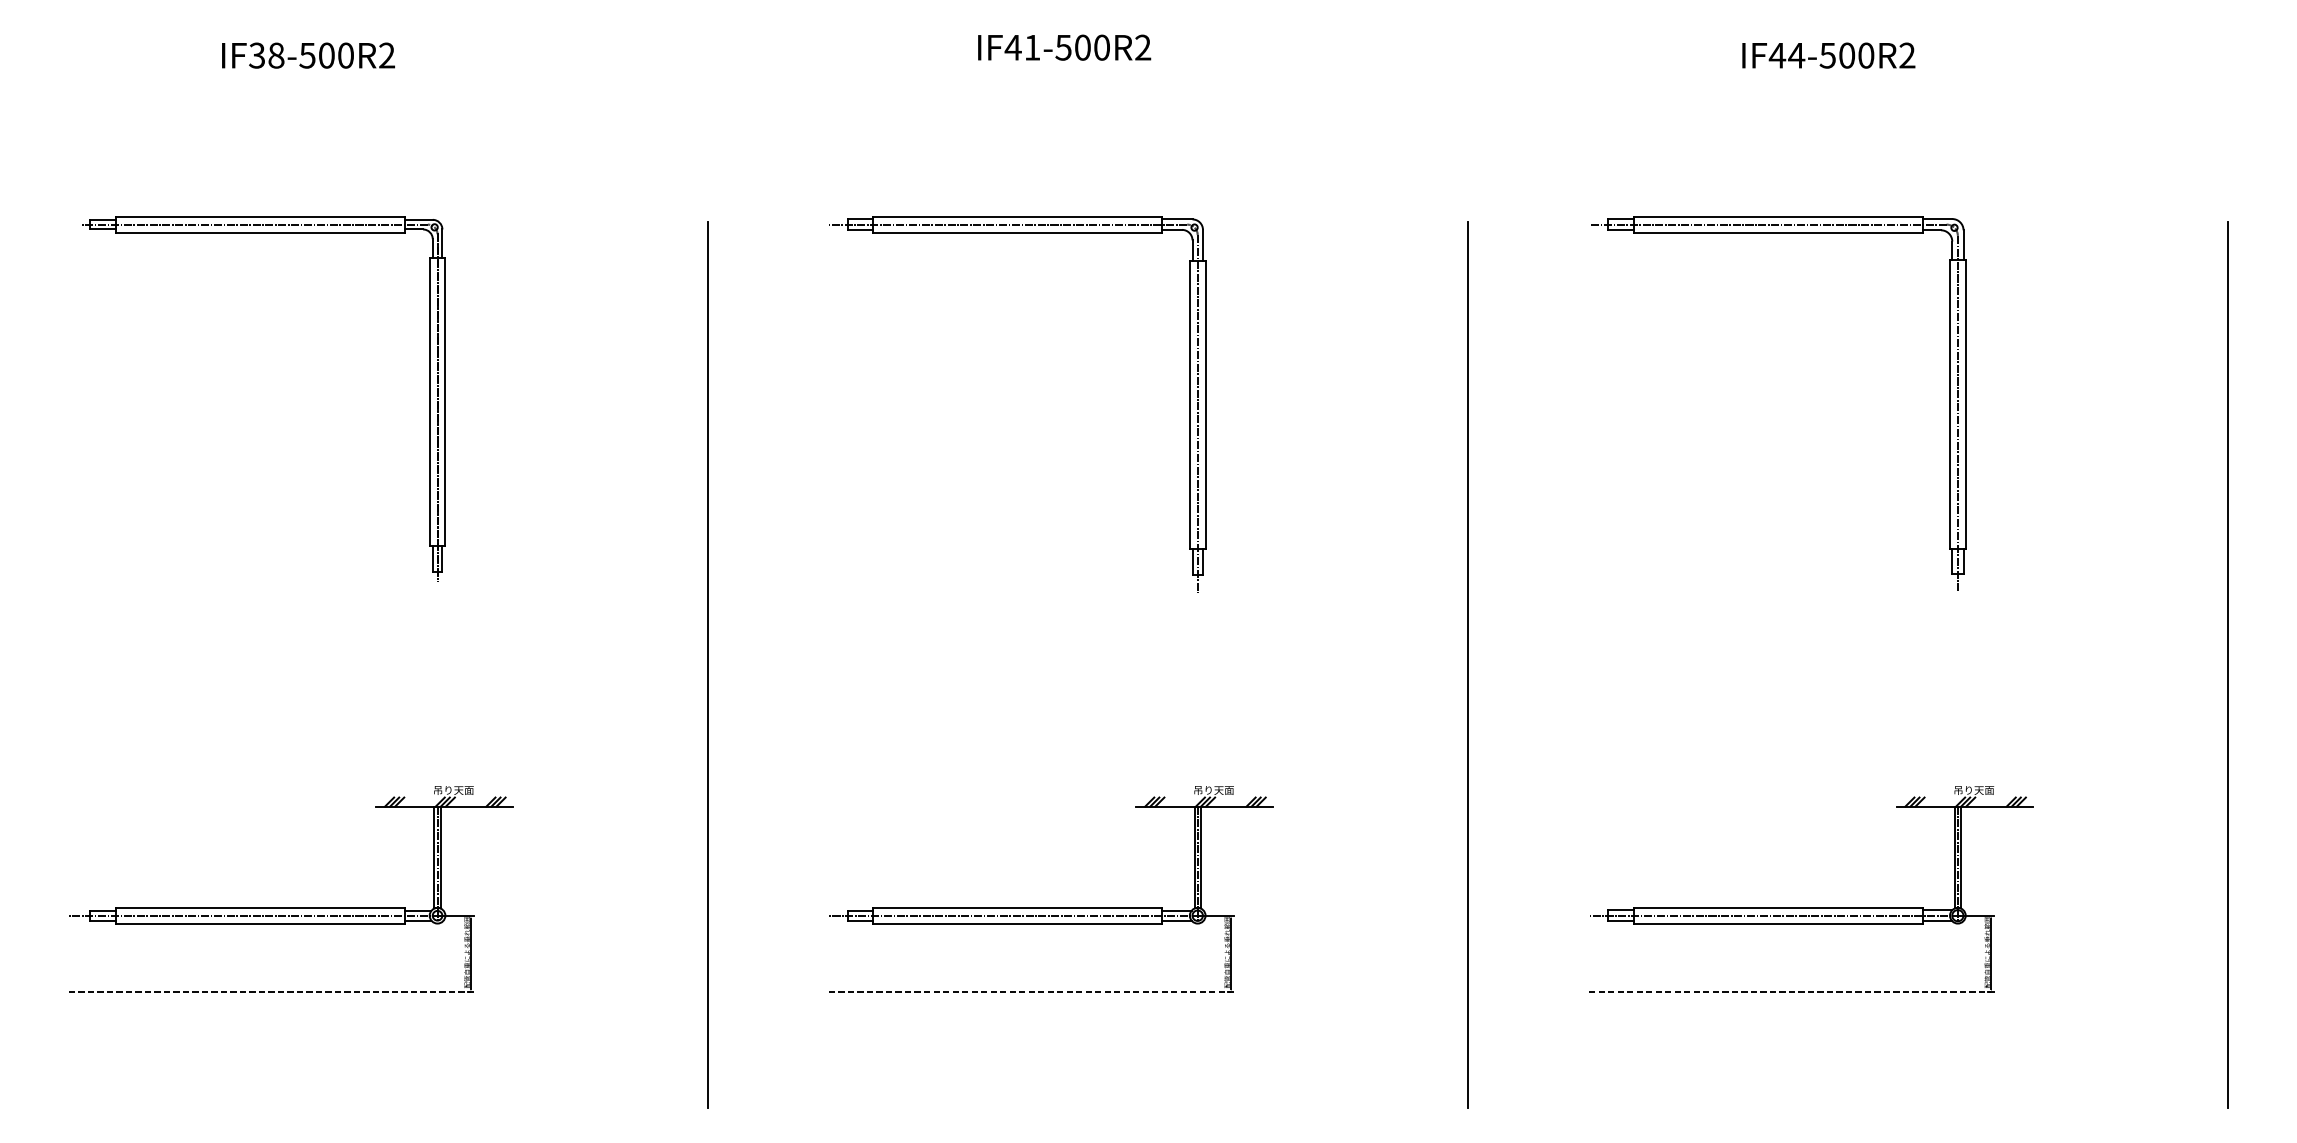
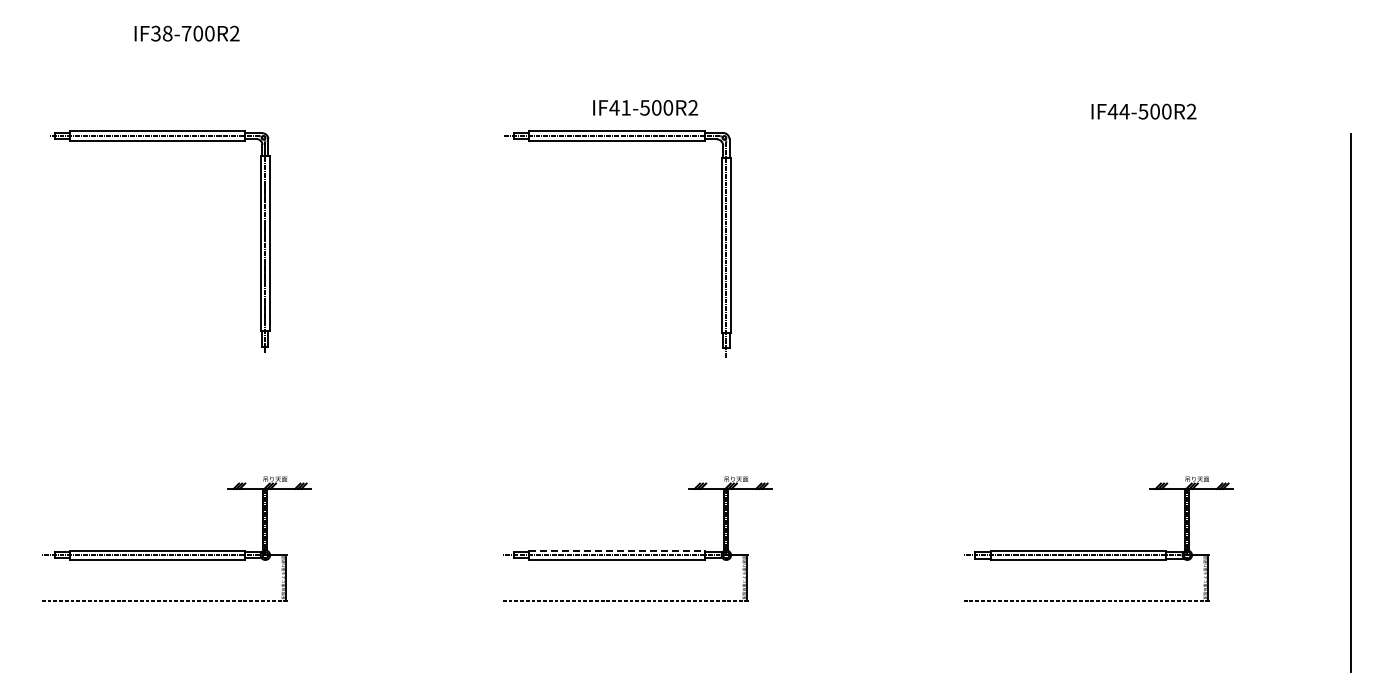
text: (1064, 47) -> (645, 107), moved
text: (307, 55) -> (186, 33), IF38-500R2 -> IF38-700R2
text: (1827, 55) -> (1143, 111), moved
part: (1778, 233) -> (1078, 141), removed
line: (708, 665) -> (429, 403), removed
line: (1468, 665) -> (890, 403), removed
line: (1016, 907) -> (616, 550), solid -> dashed

